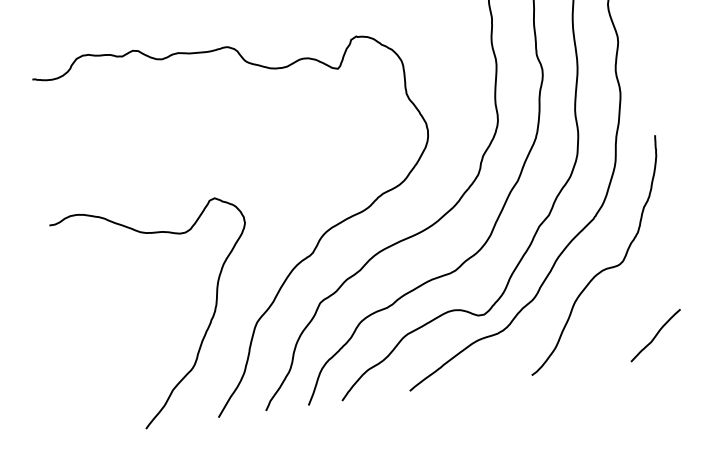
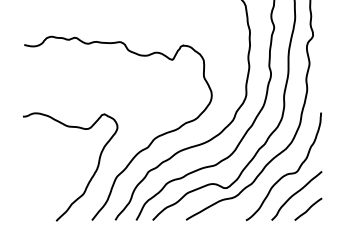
curve: (625, 308) -> (295, 194), added

